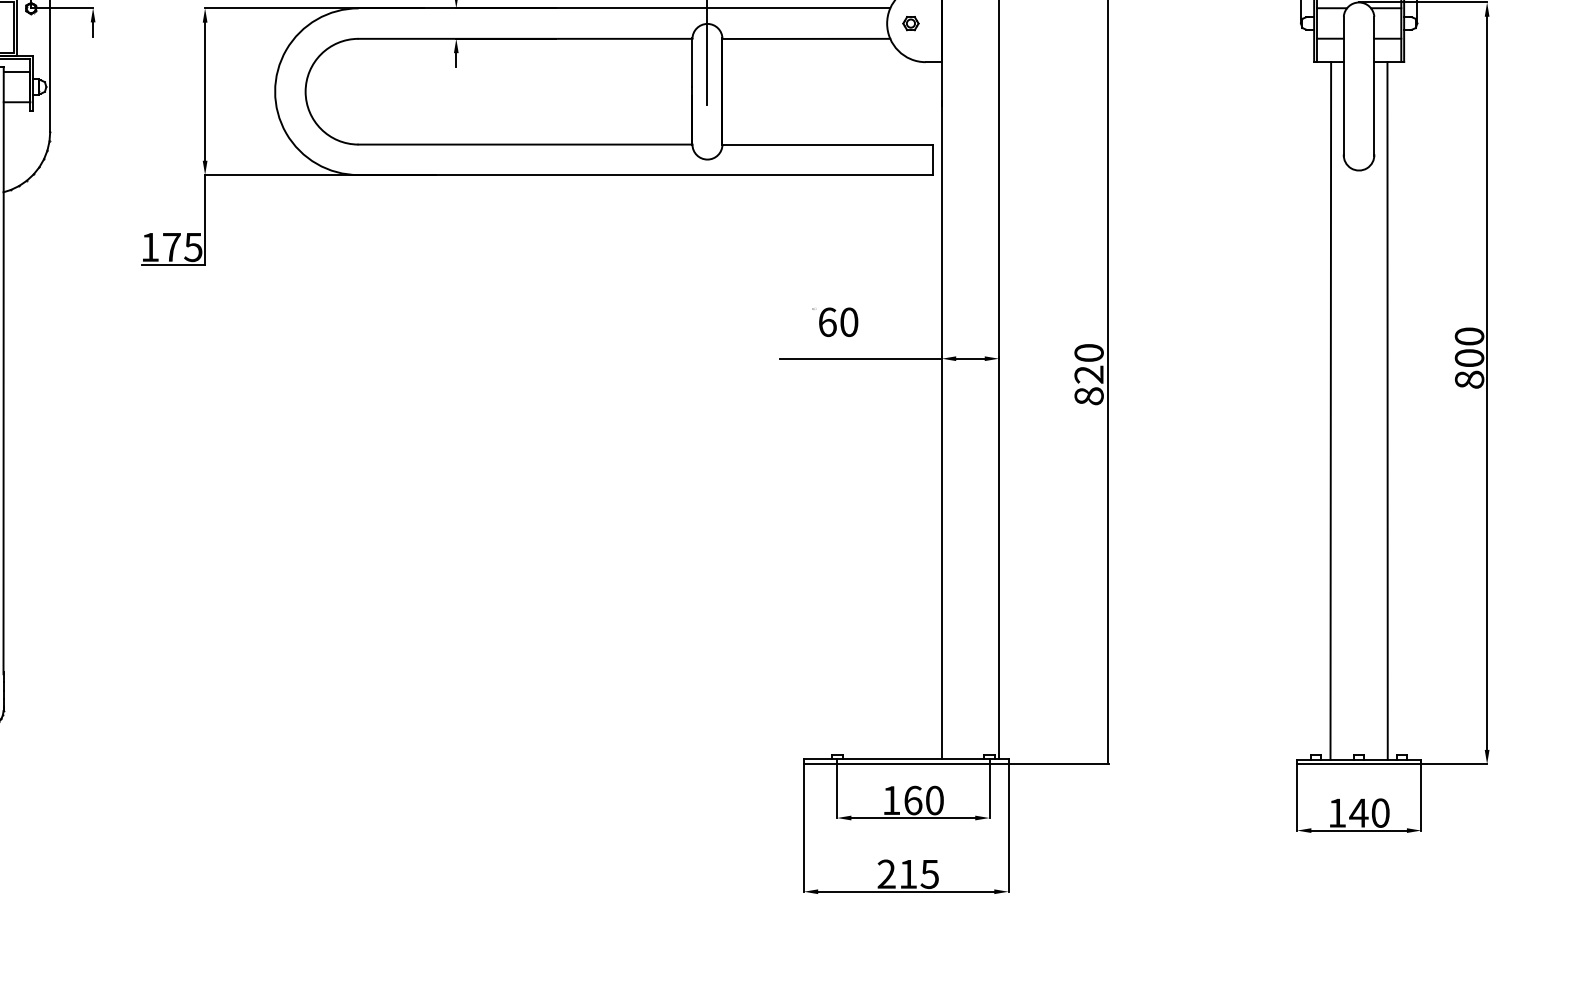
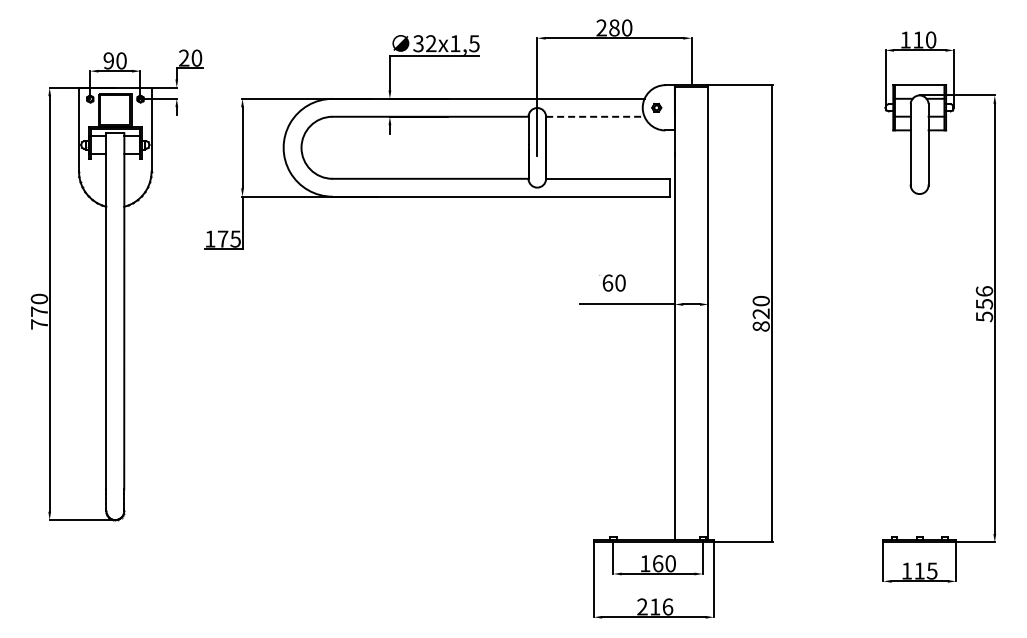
line: (806, 38) -> (595, 116), solid -> dashed
text: (1467, 358) -> (983, 304), 800 -> 556
line: (1329, 409) -> (902, 334), removed
line: (1387, 409) -> (936, 334), removed
text: (1369, 812) -> (925, 570), 140 -> 115
text: (929, 873) -> (667, 606), 215 -> 216

